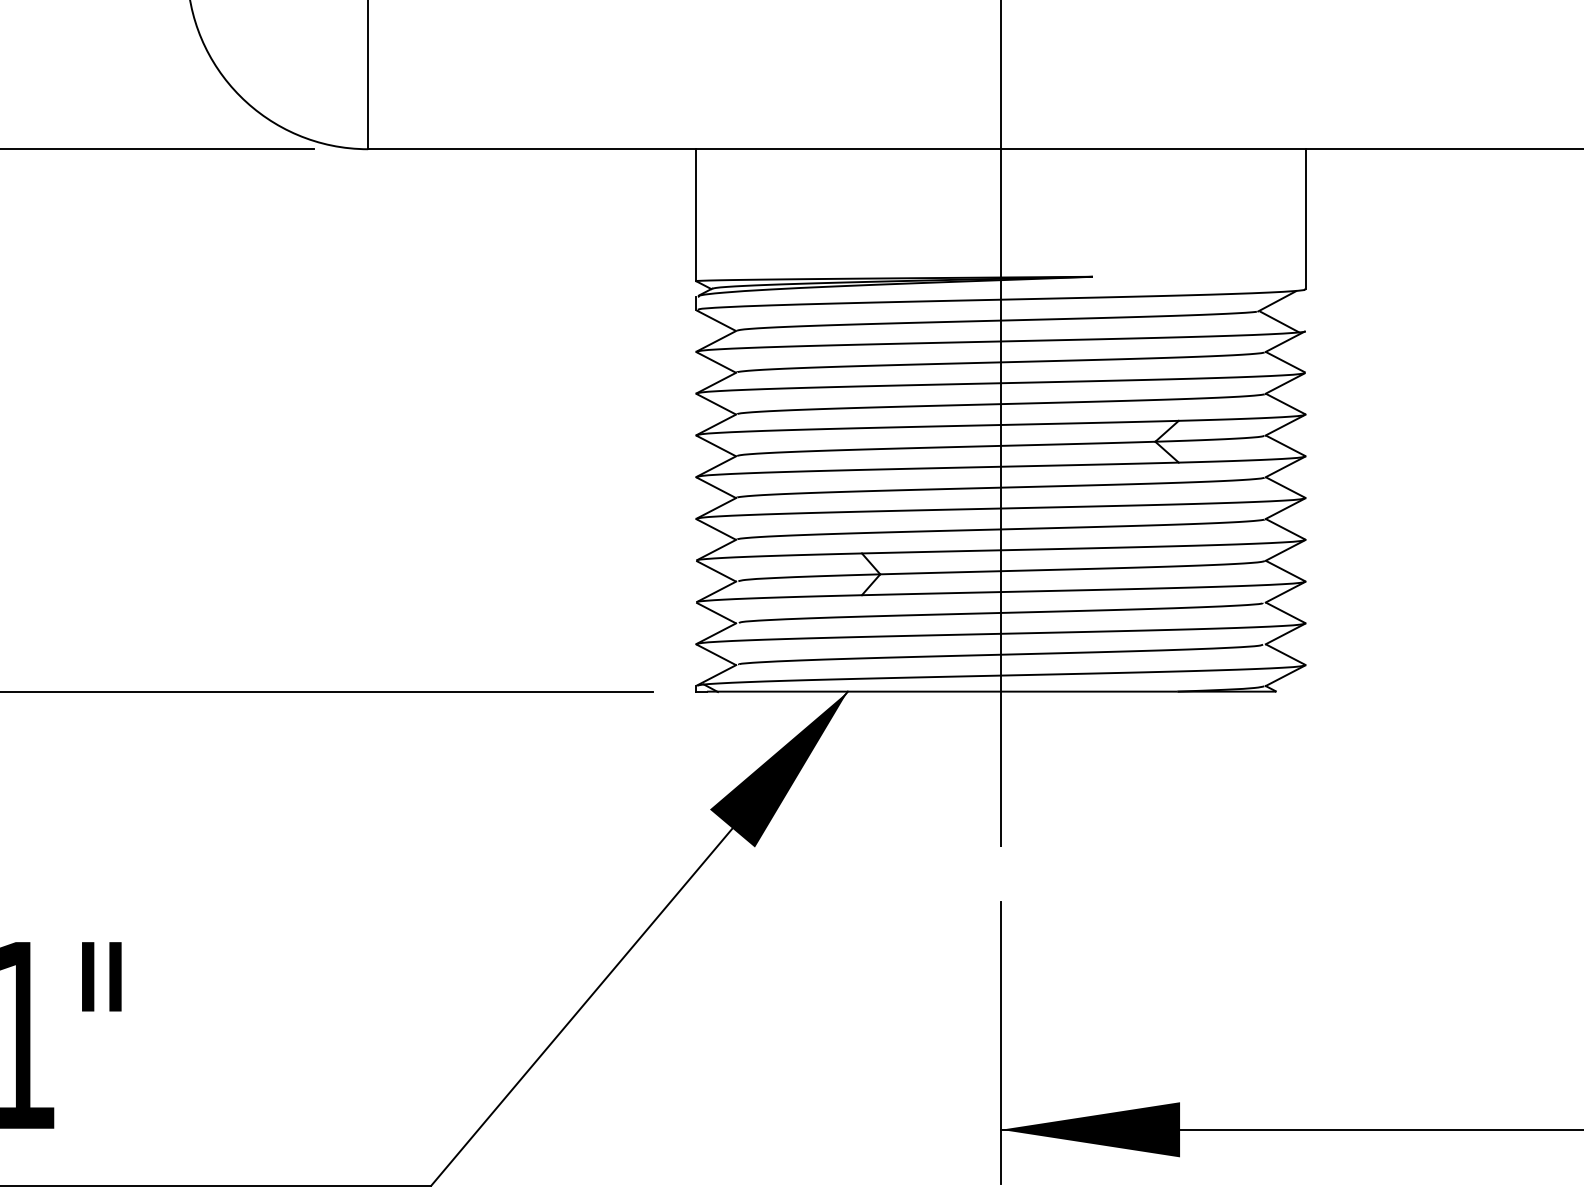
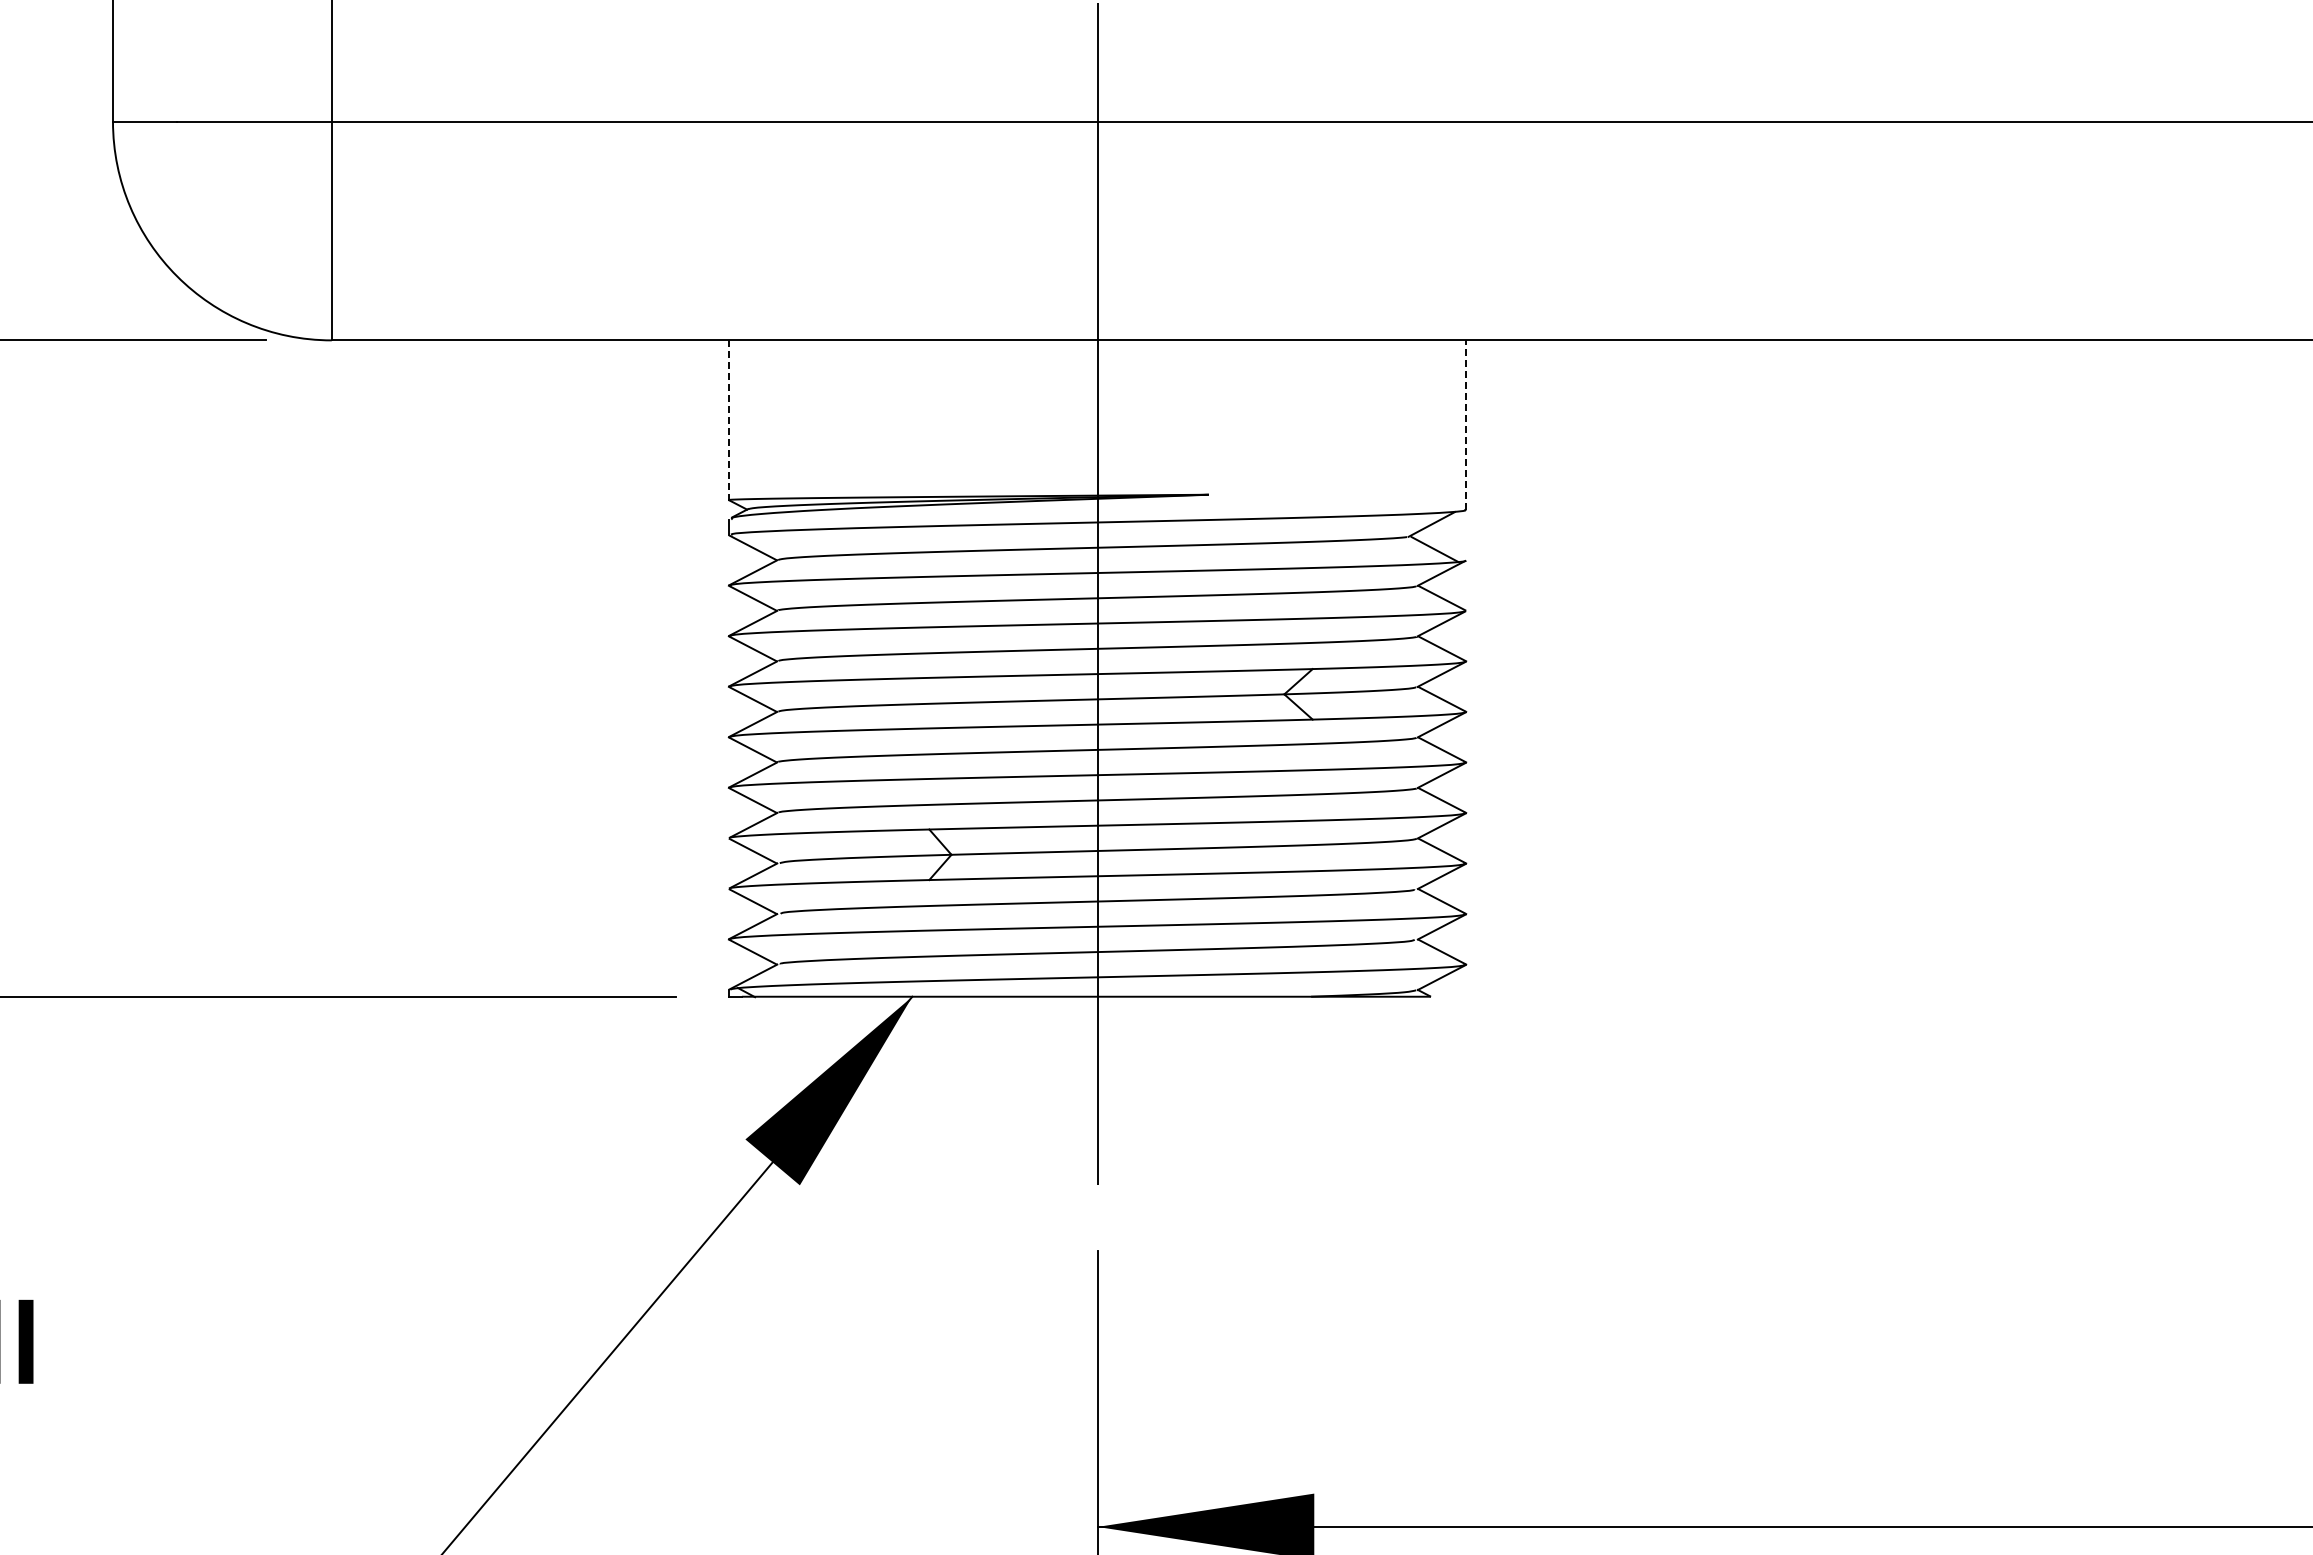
line: (695, 215) -> (728, 420), solid -> dashed
line: (1305, 219) -> (1466, 425), solid -> dashed

